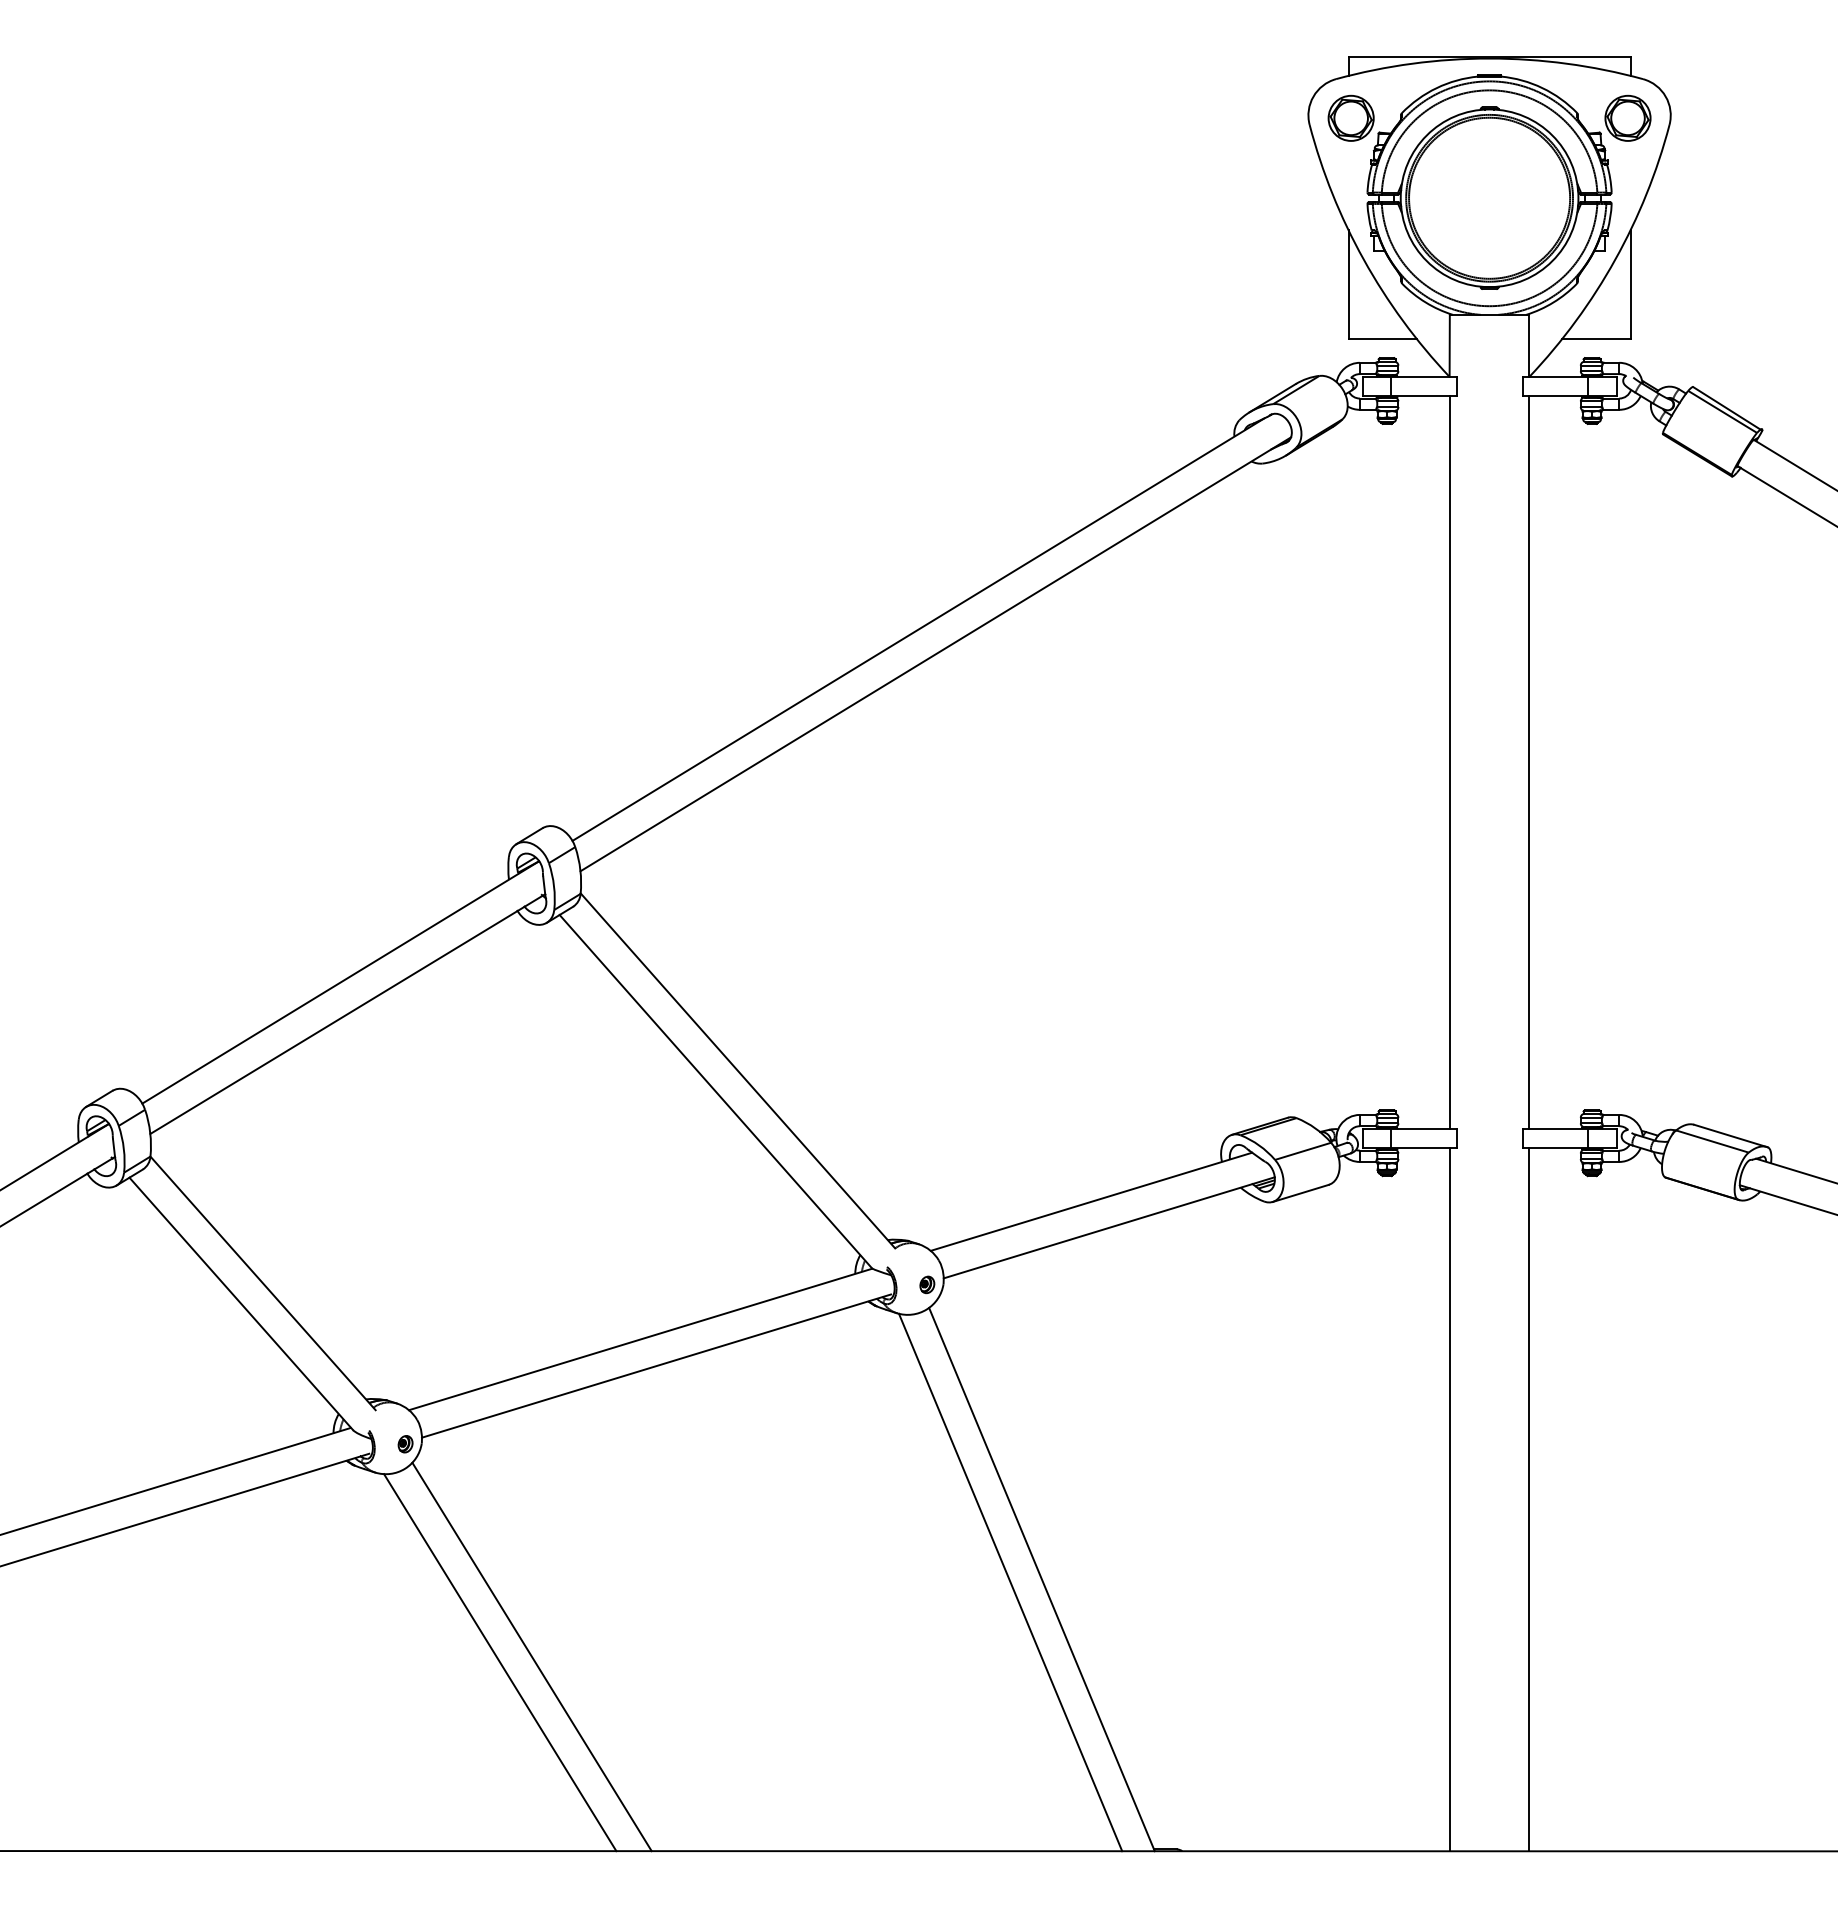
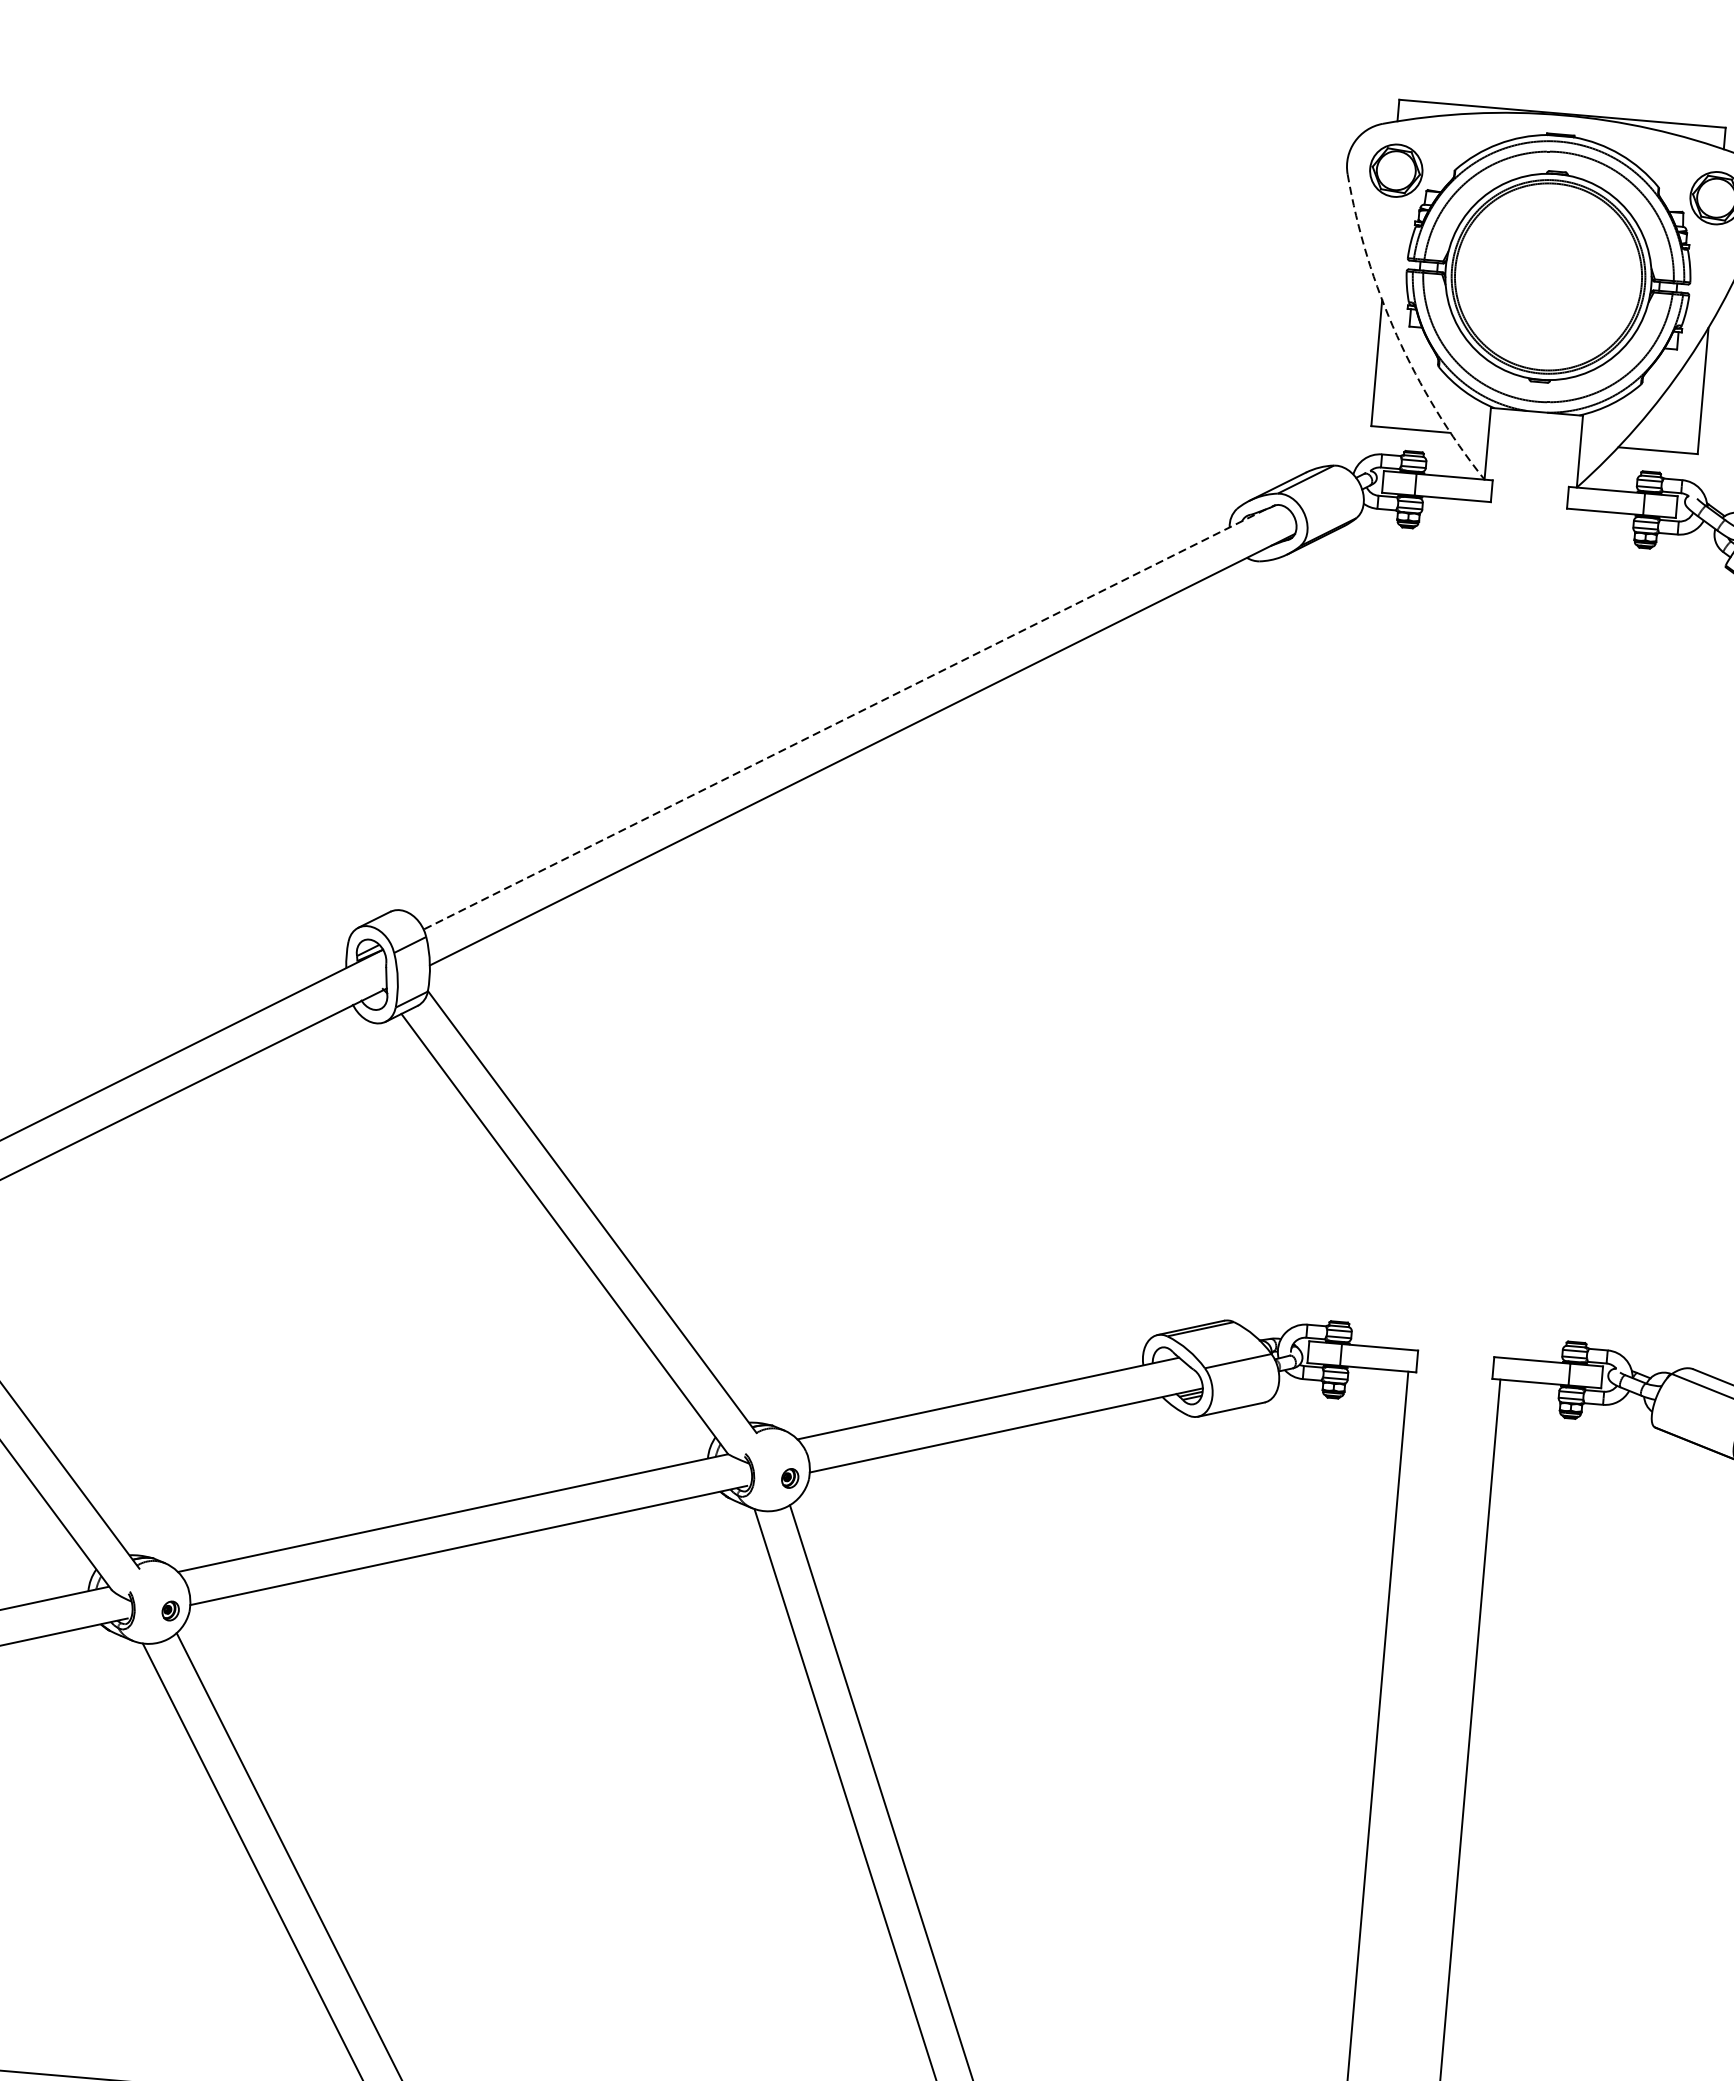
arc: (1363, 259) -> (1396, 335), solid -> dashed
line: (917, 629) -> (843, 719), solid -> dashed
line: (1449, 762) -> (1446, 925), removed
line: (1529, 762) -> (1538, 933), removed

